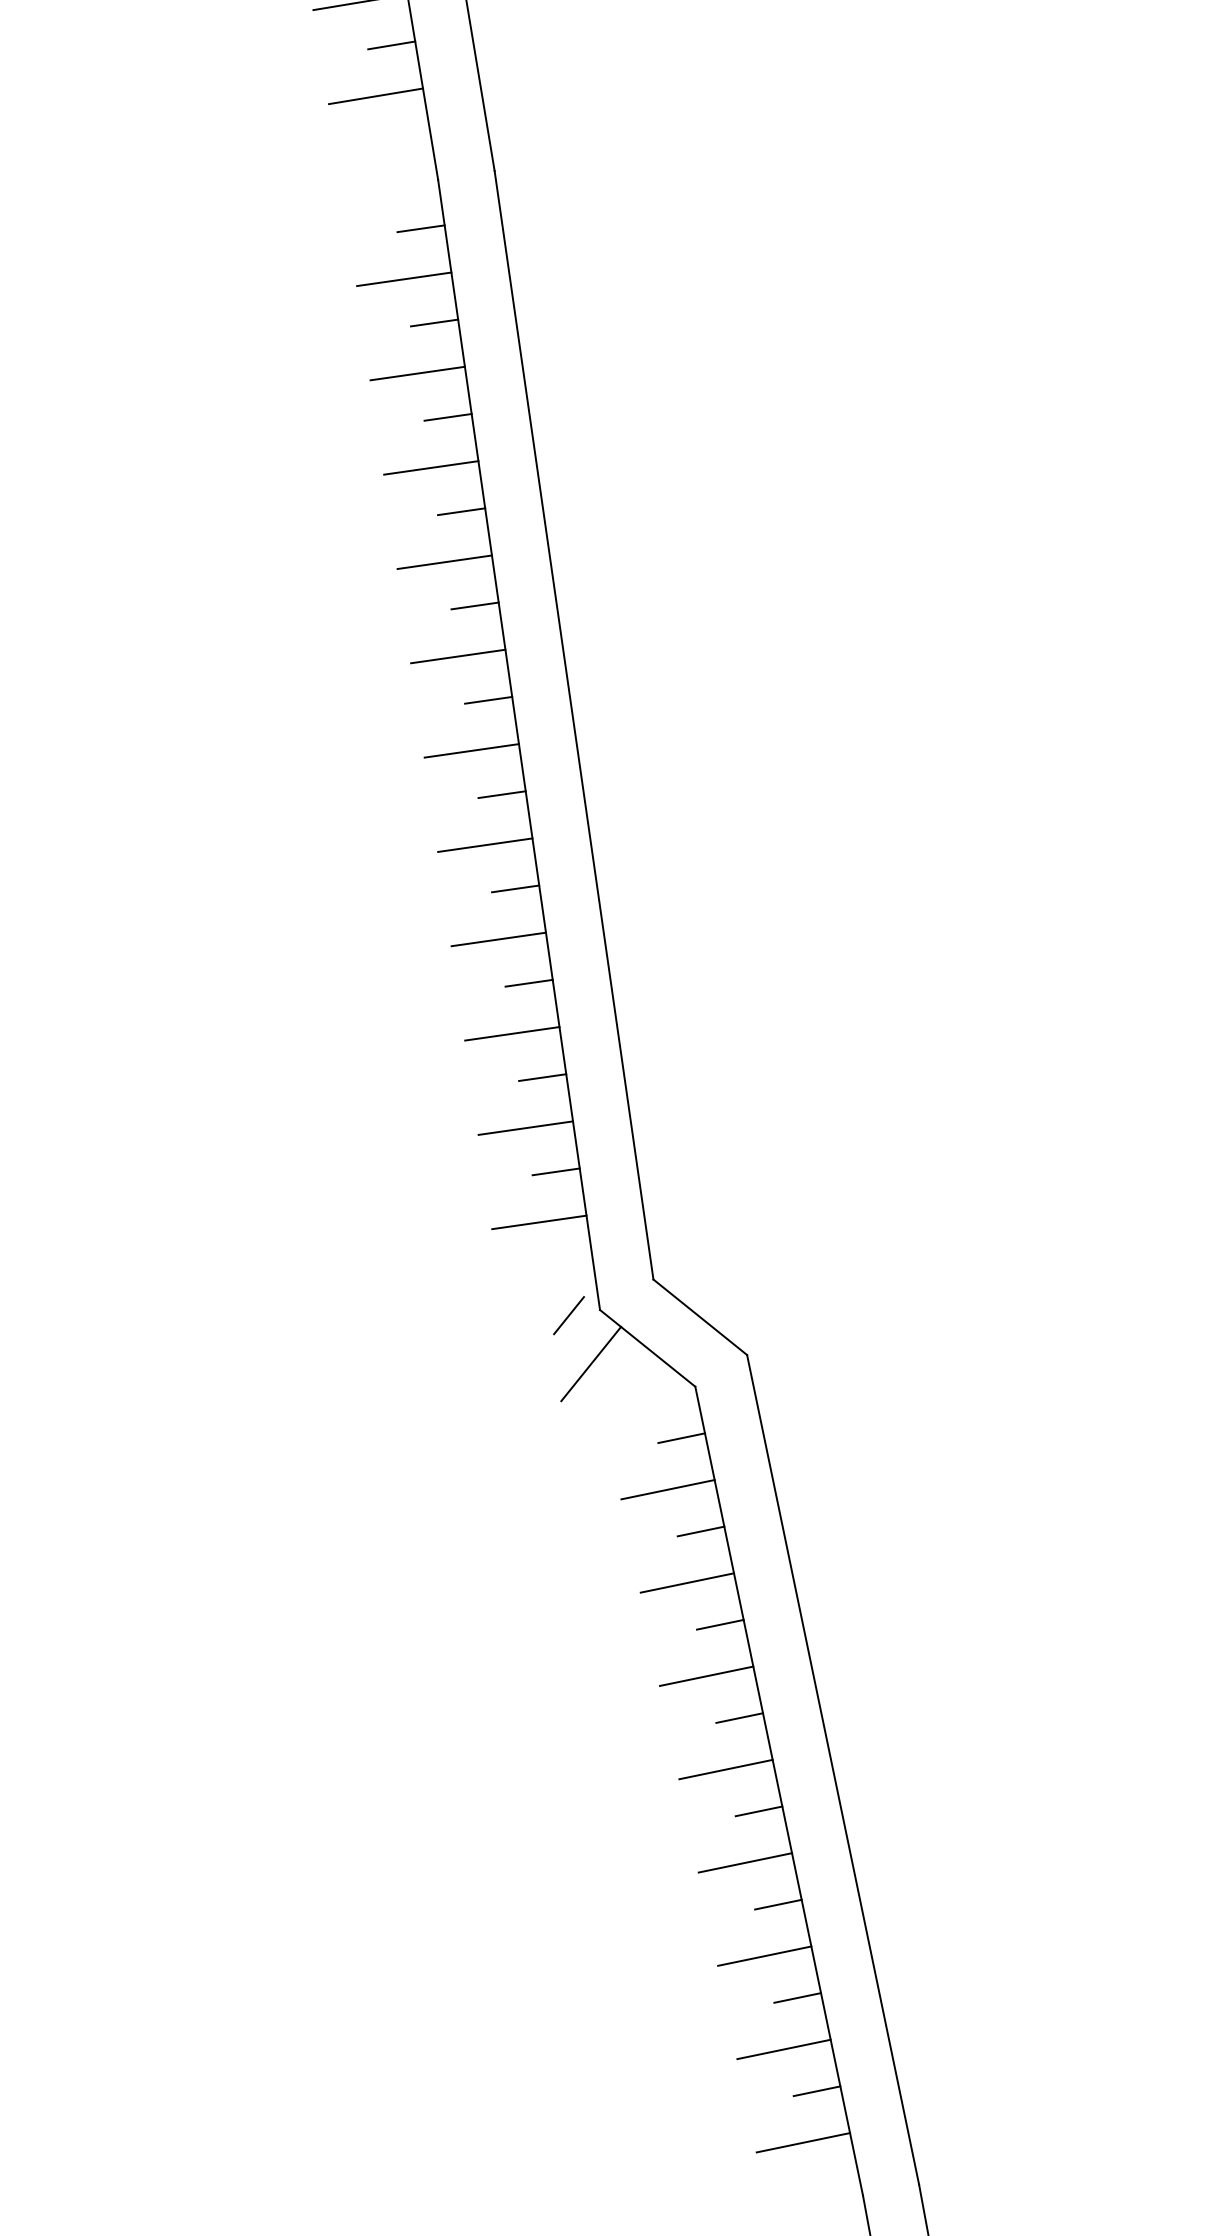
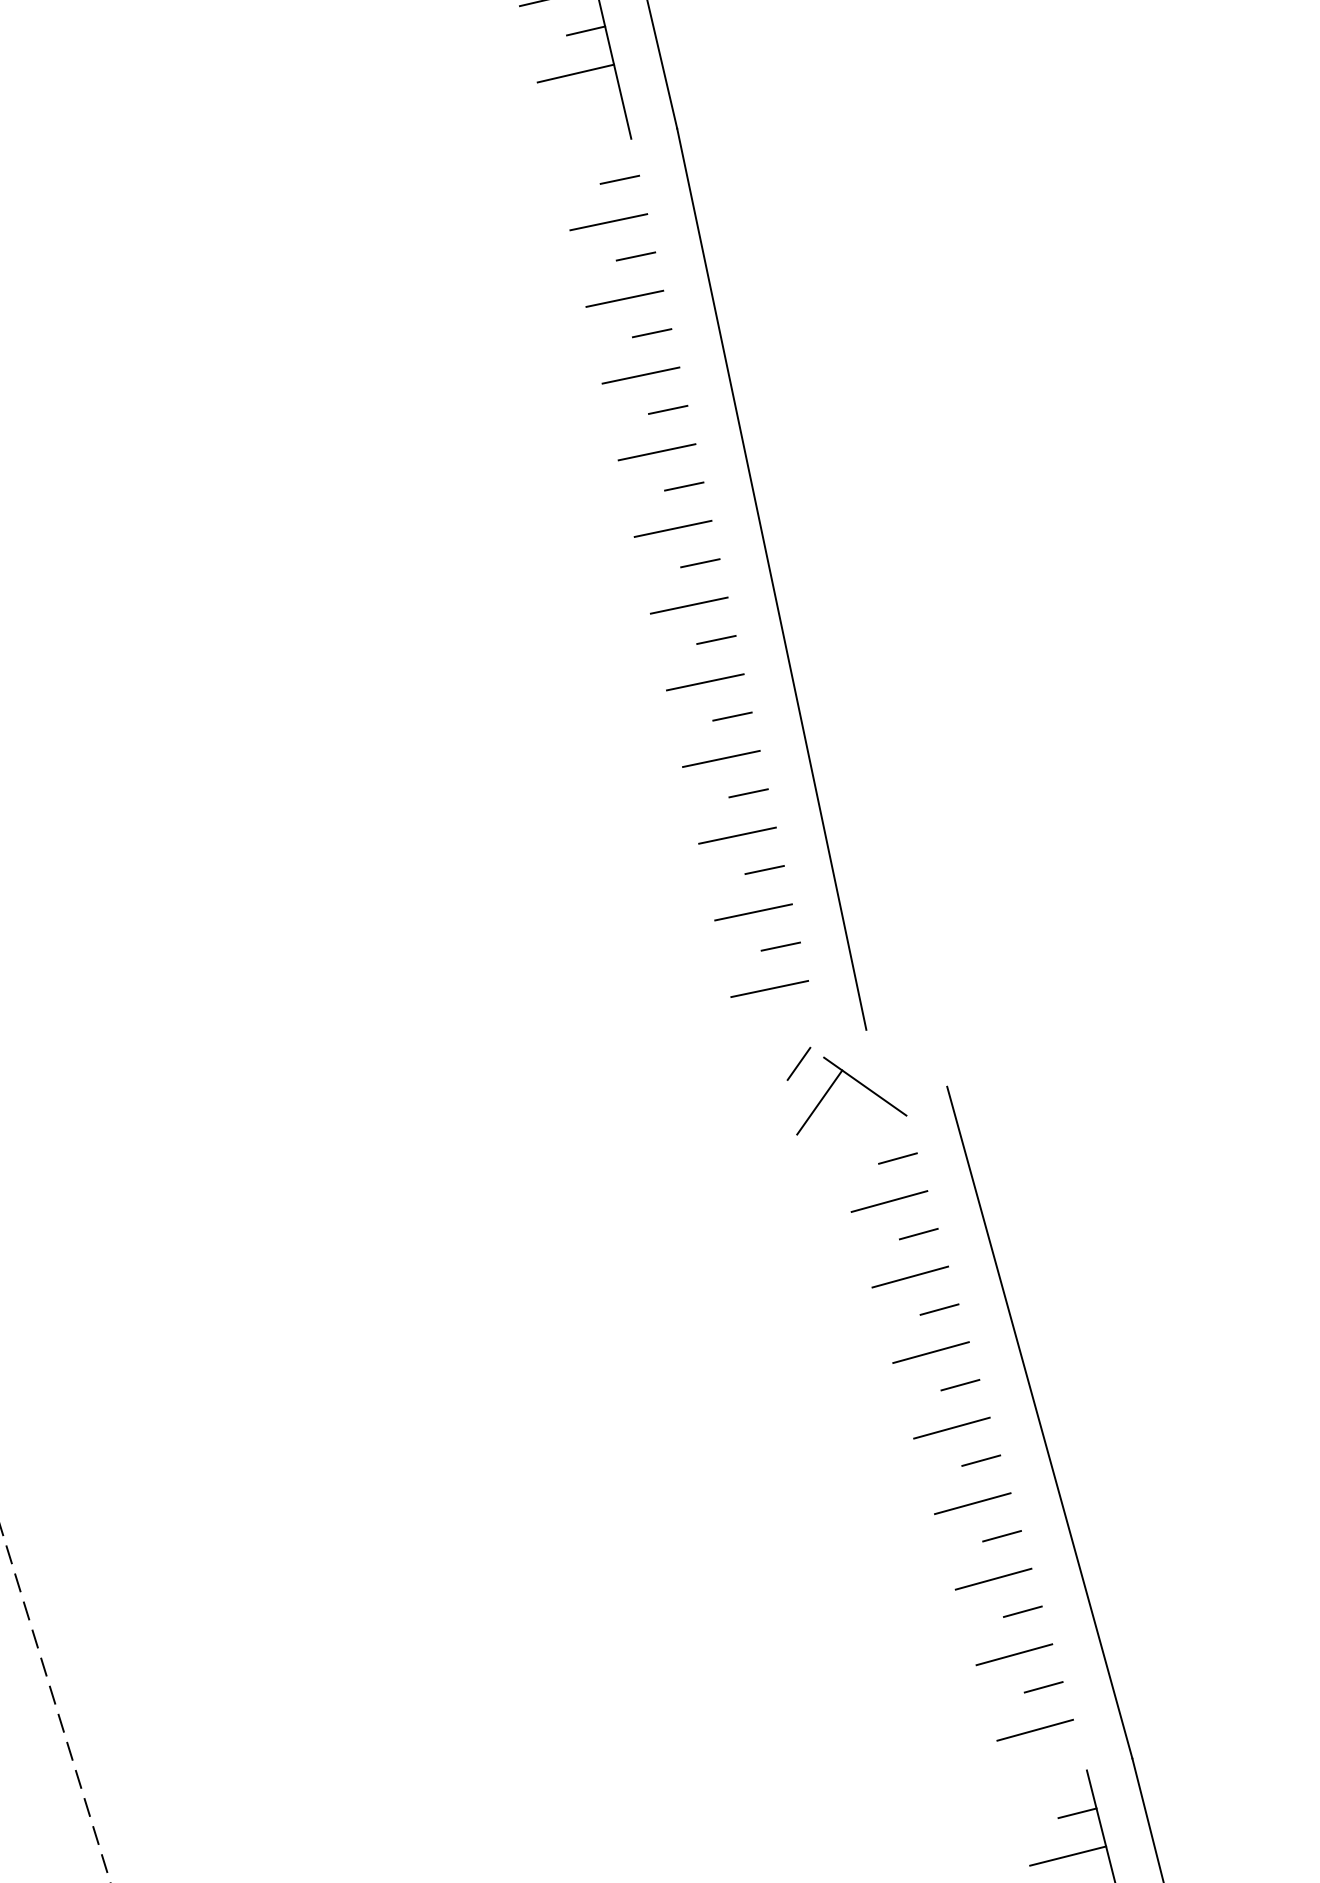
line: (518, 744) -> (727, 597), removed
line: (699, 1316) -> (906, 1057), removed
line: (778, 1790) -> (996, 1442), removed

